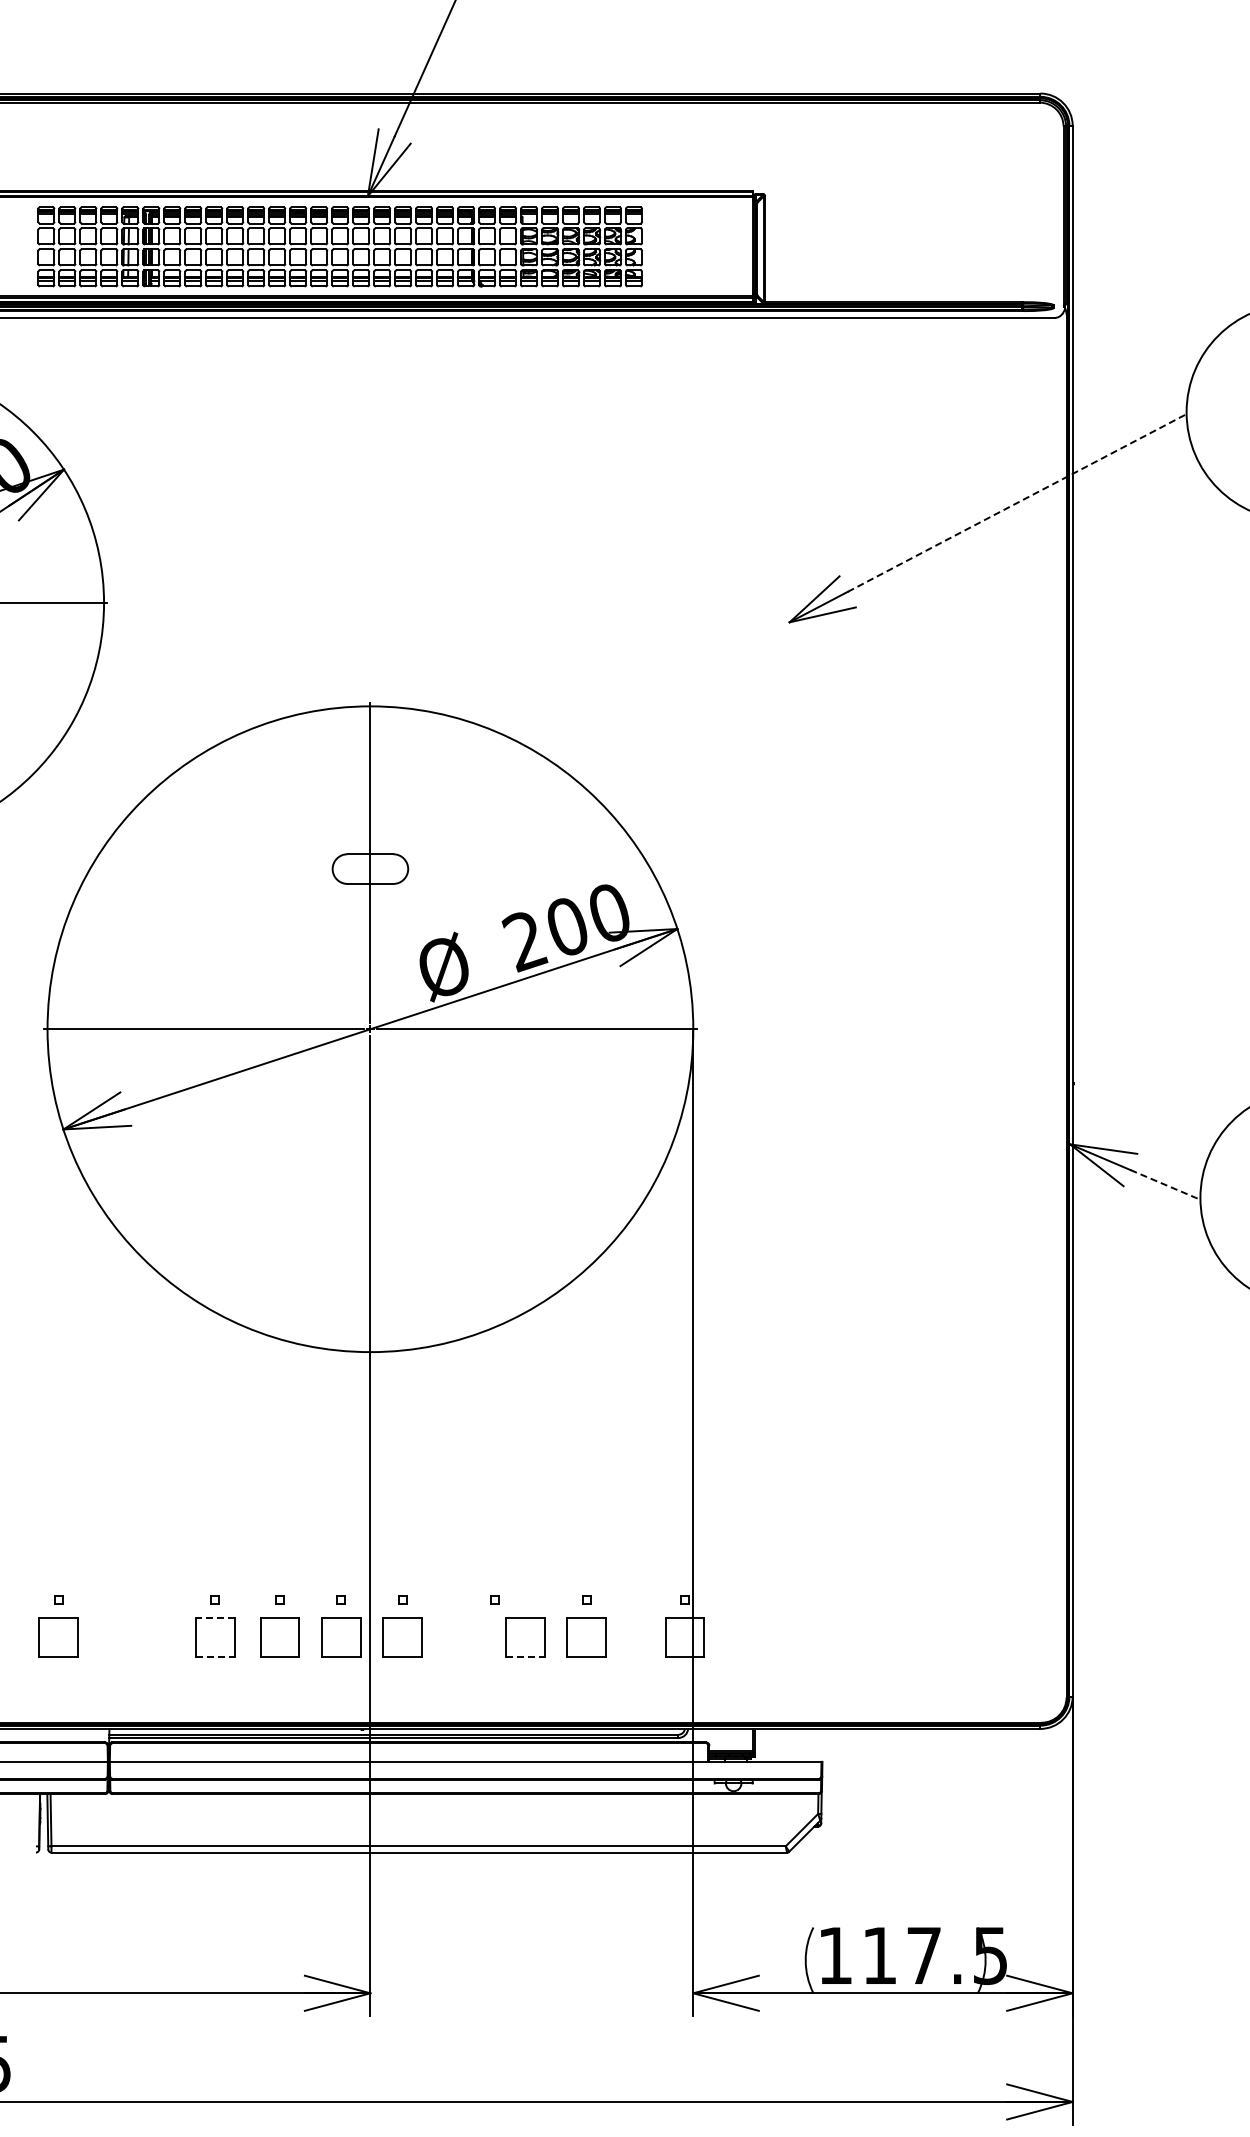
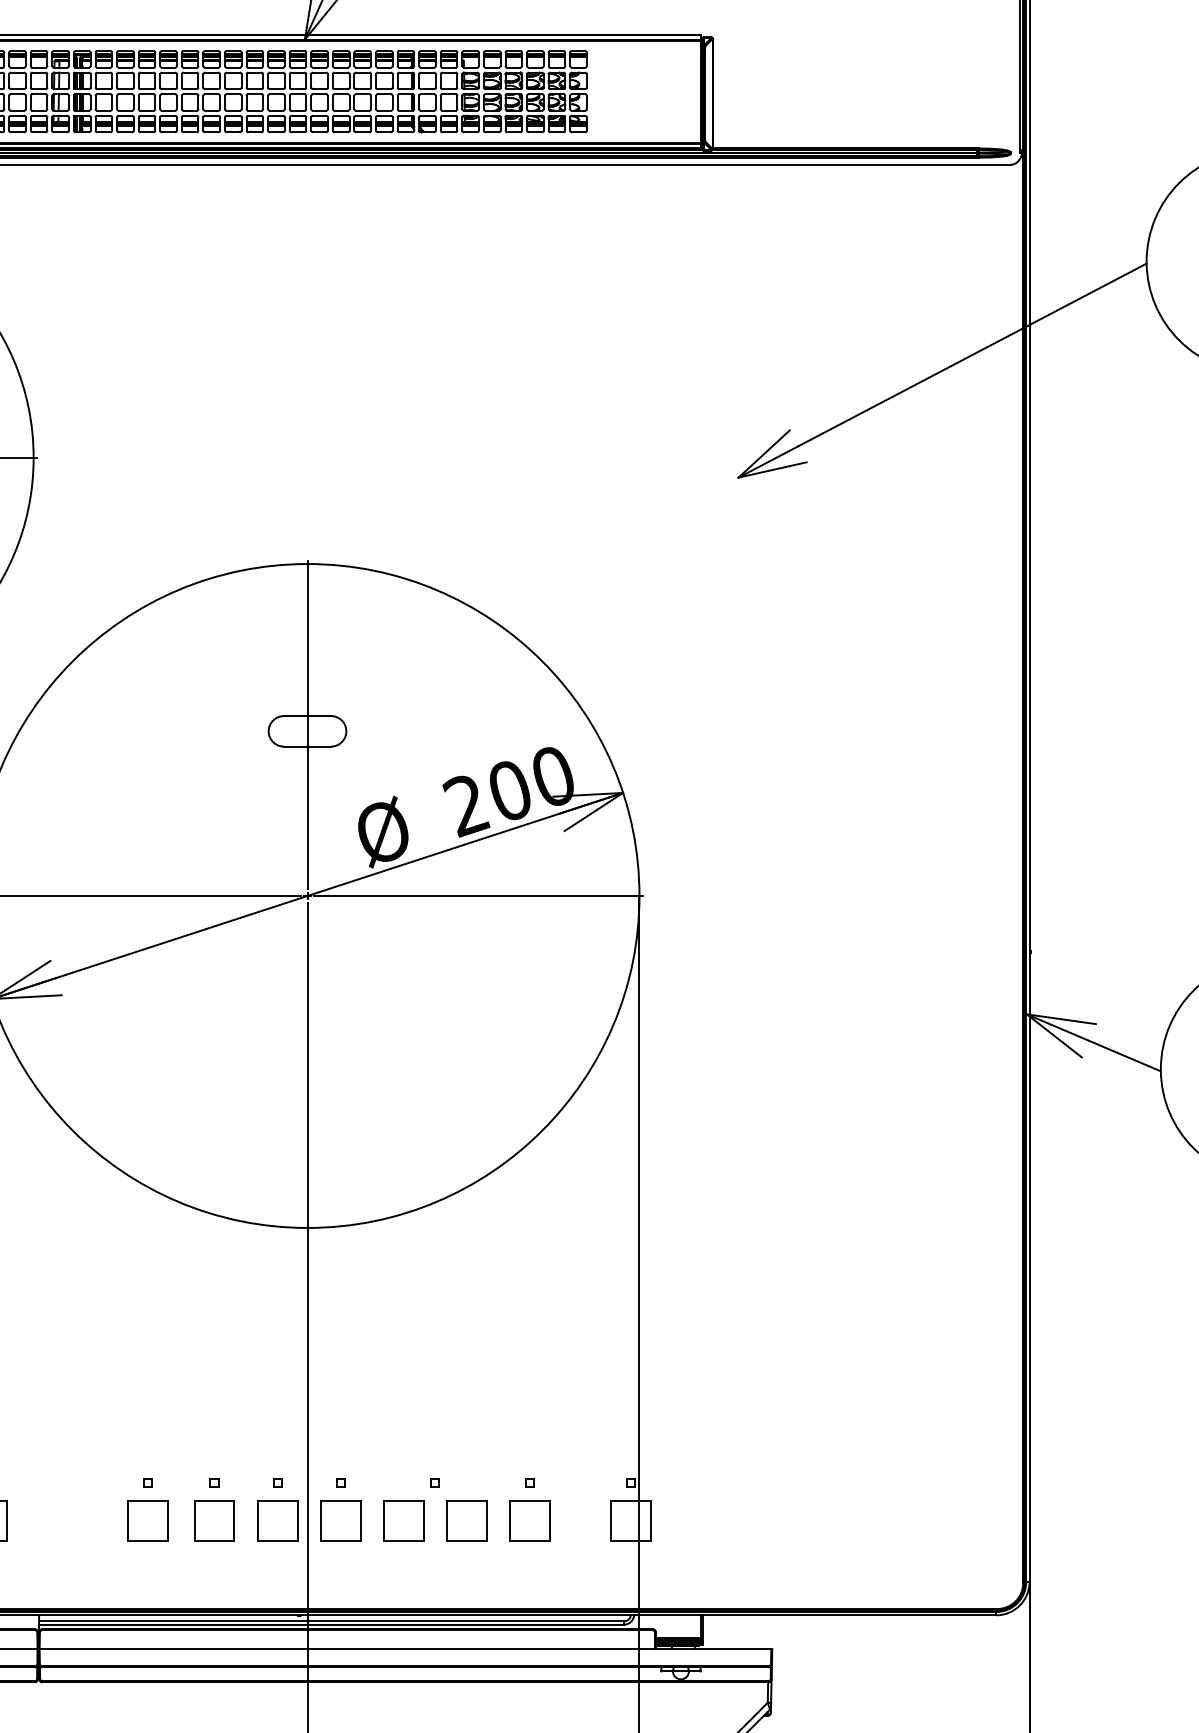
line: (1017, 502) -> (972, 354), dashed -> solid
line: (1165, 1185) -> (1124, 1056), dashed -> solid
line: (214, 1617) -> (147, 1500), dashed -> solid
part: (463, 1637) -> (403, 1521), added
line: (215, 1656) -> (148, 1540), dashed -> solid
line: (525, 1656) -> (466, 1540), dashed -> solid

